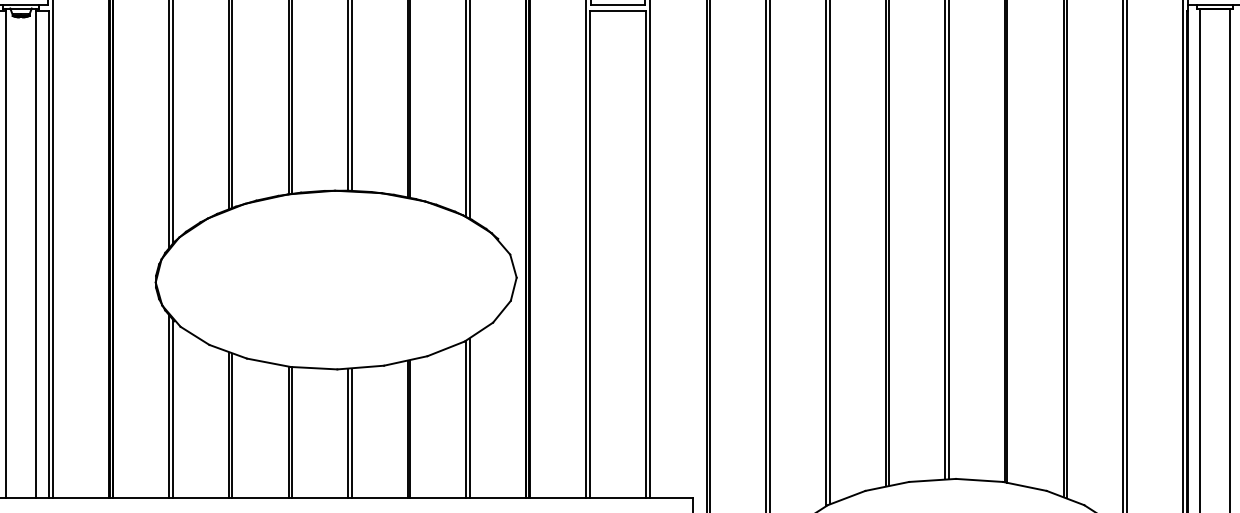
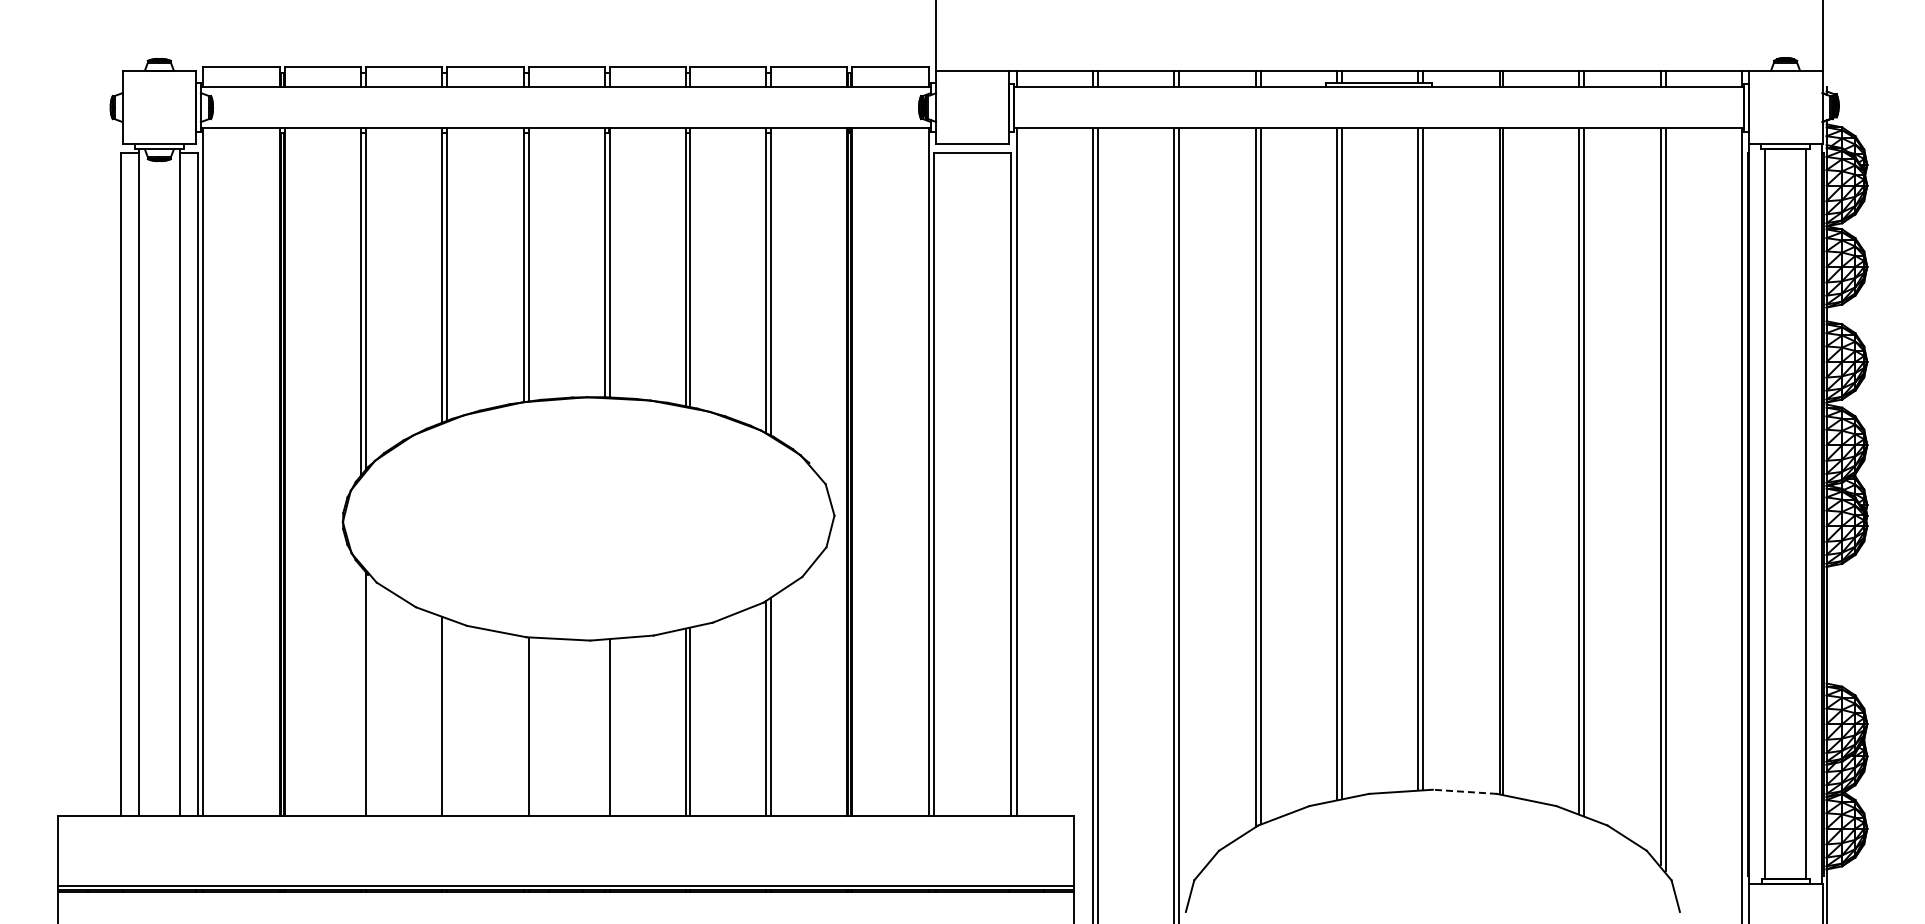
line: (169, 406) -> (361, 691), removed
line: (232, 425) -> (447, 717), removed
line: (288, 431) -> (523, 725), removed
line: (348, 433) -> (605, 727), removed
line: (979, 480) -> (1464, 791), solid -> dashed

